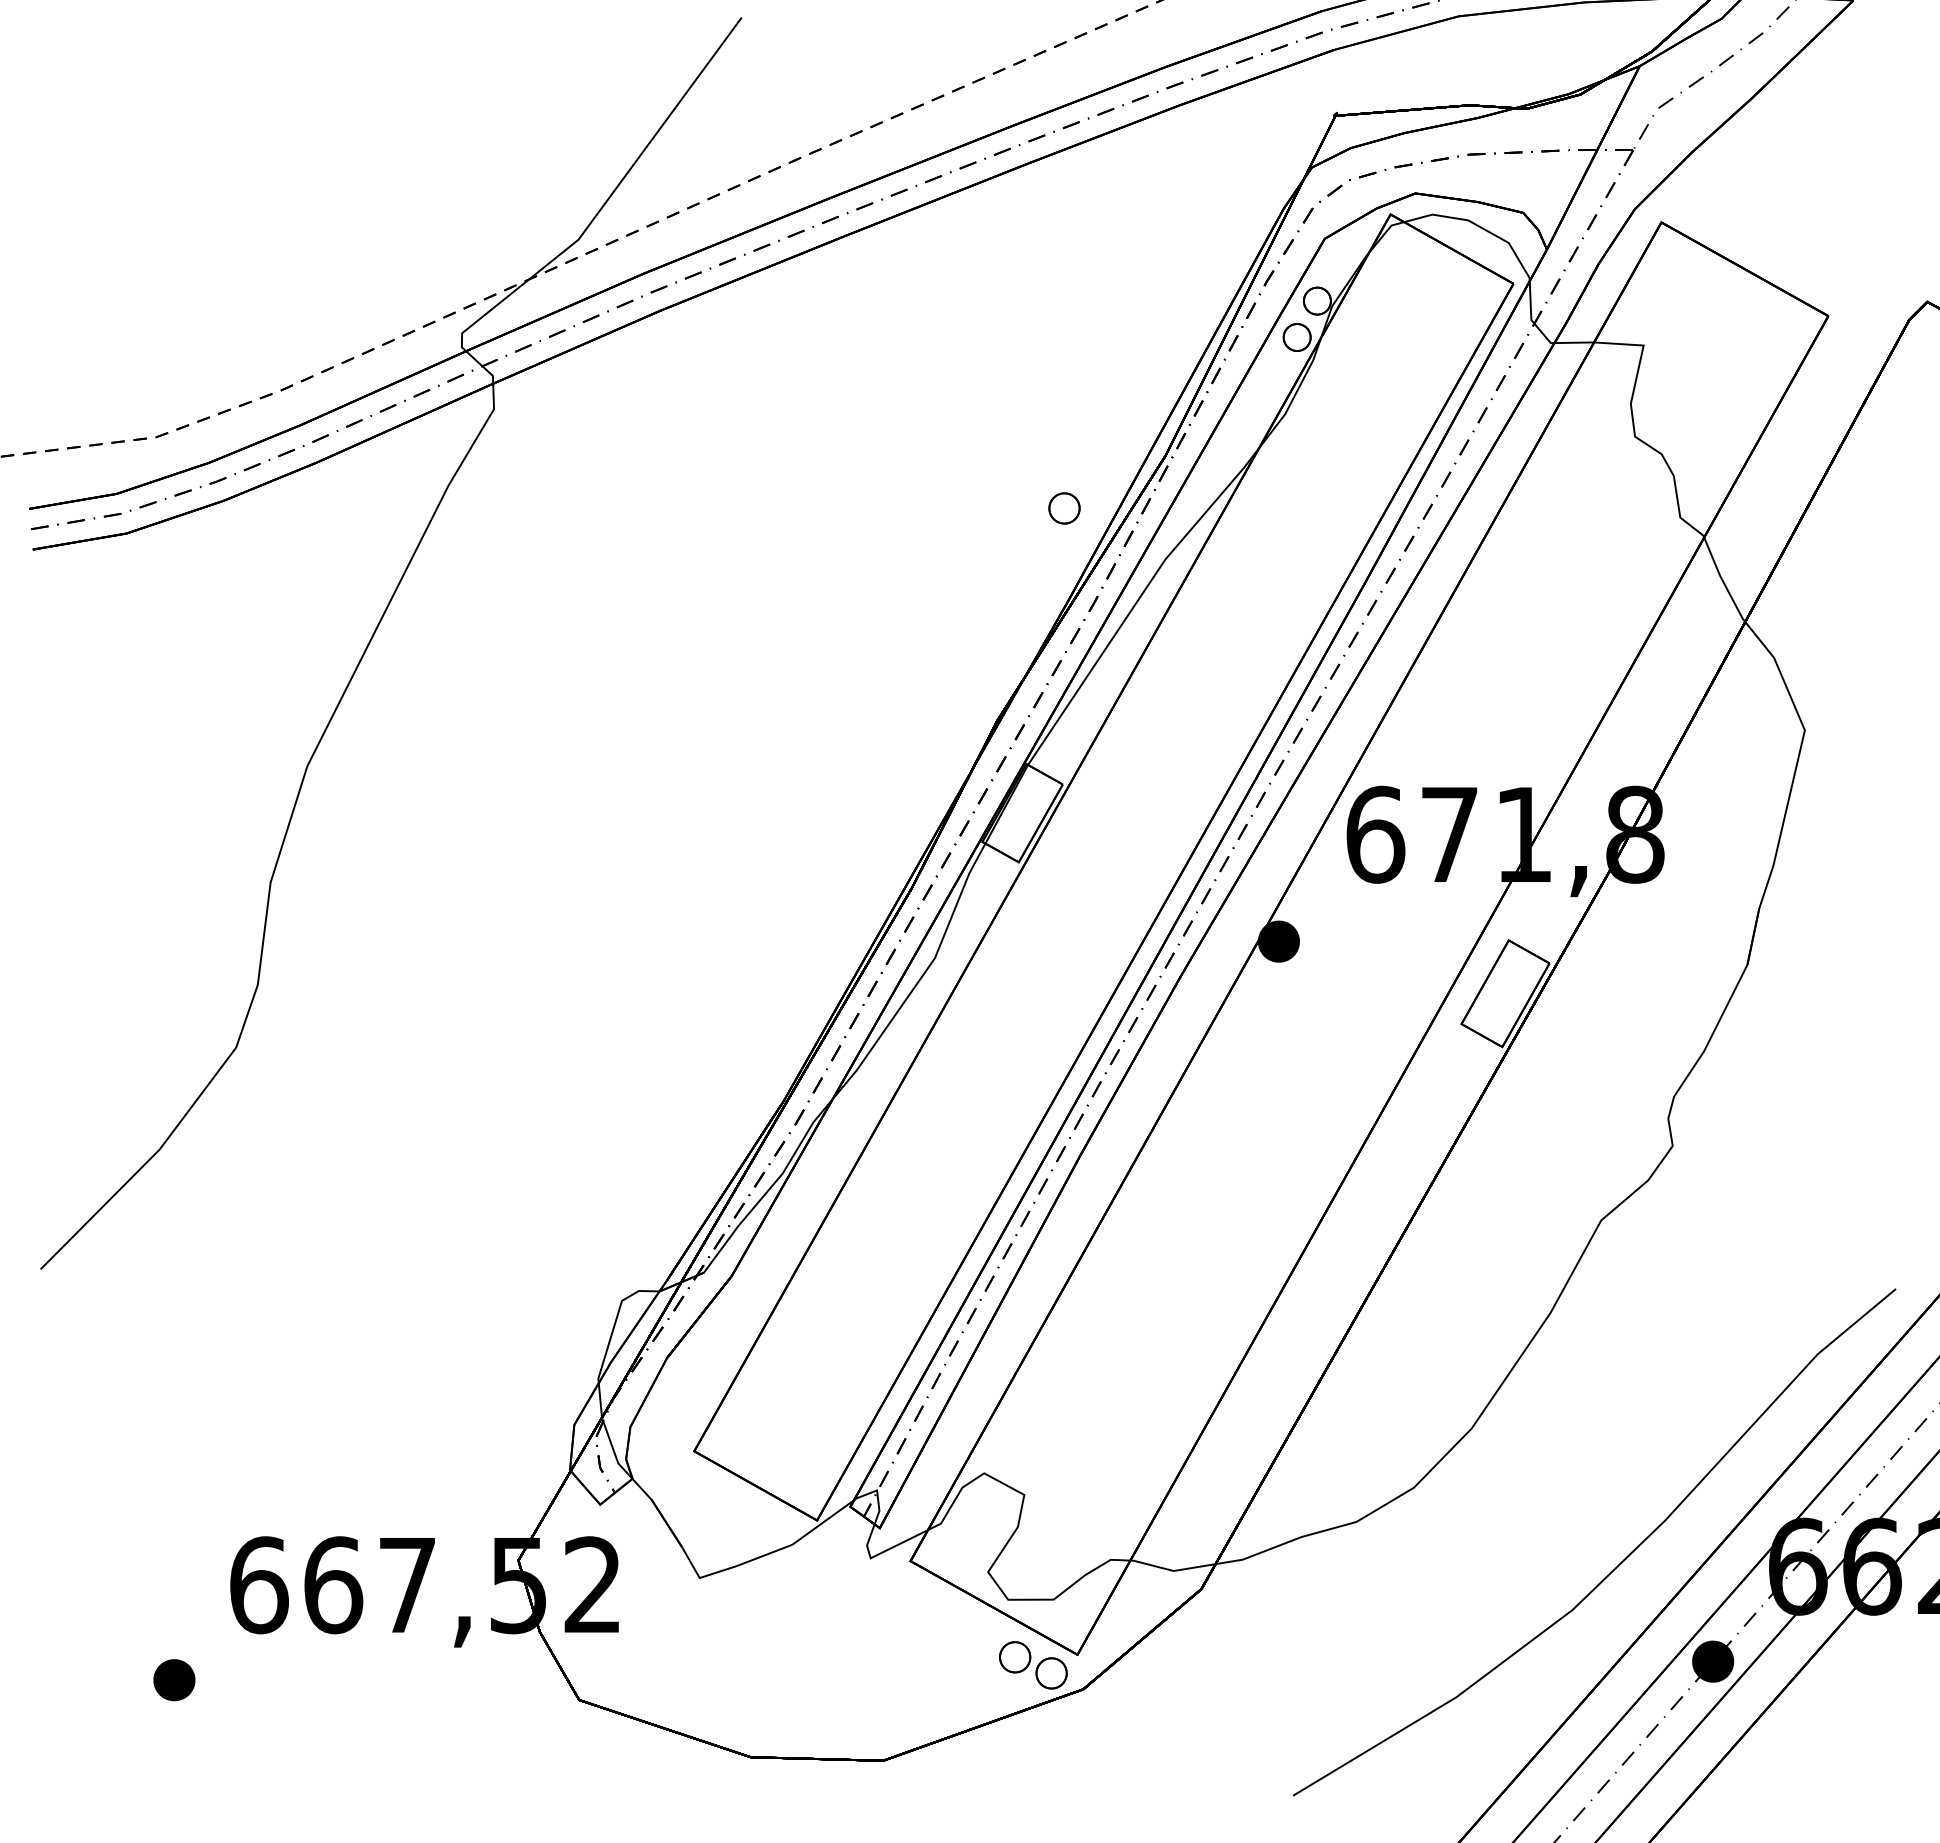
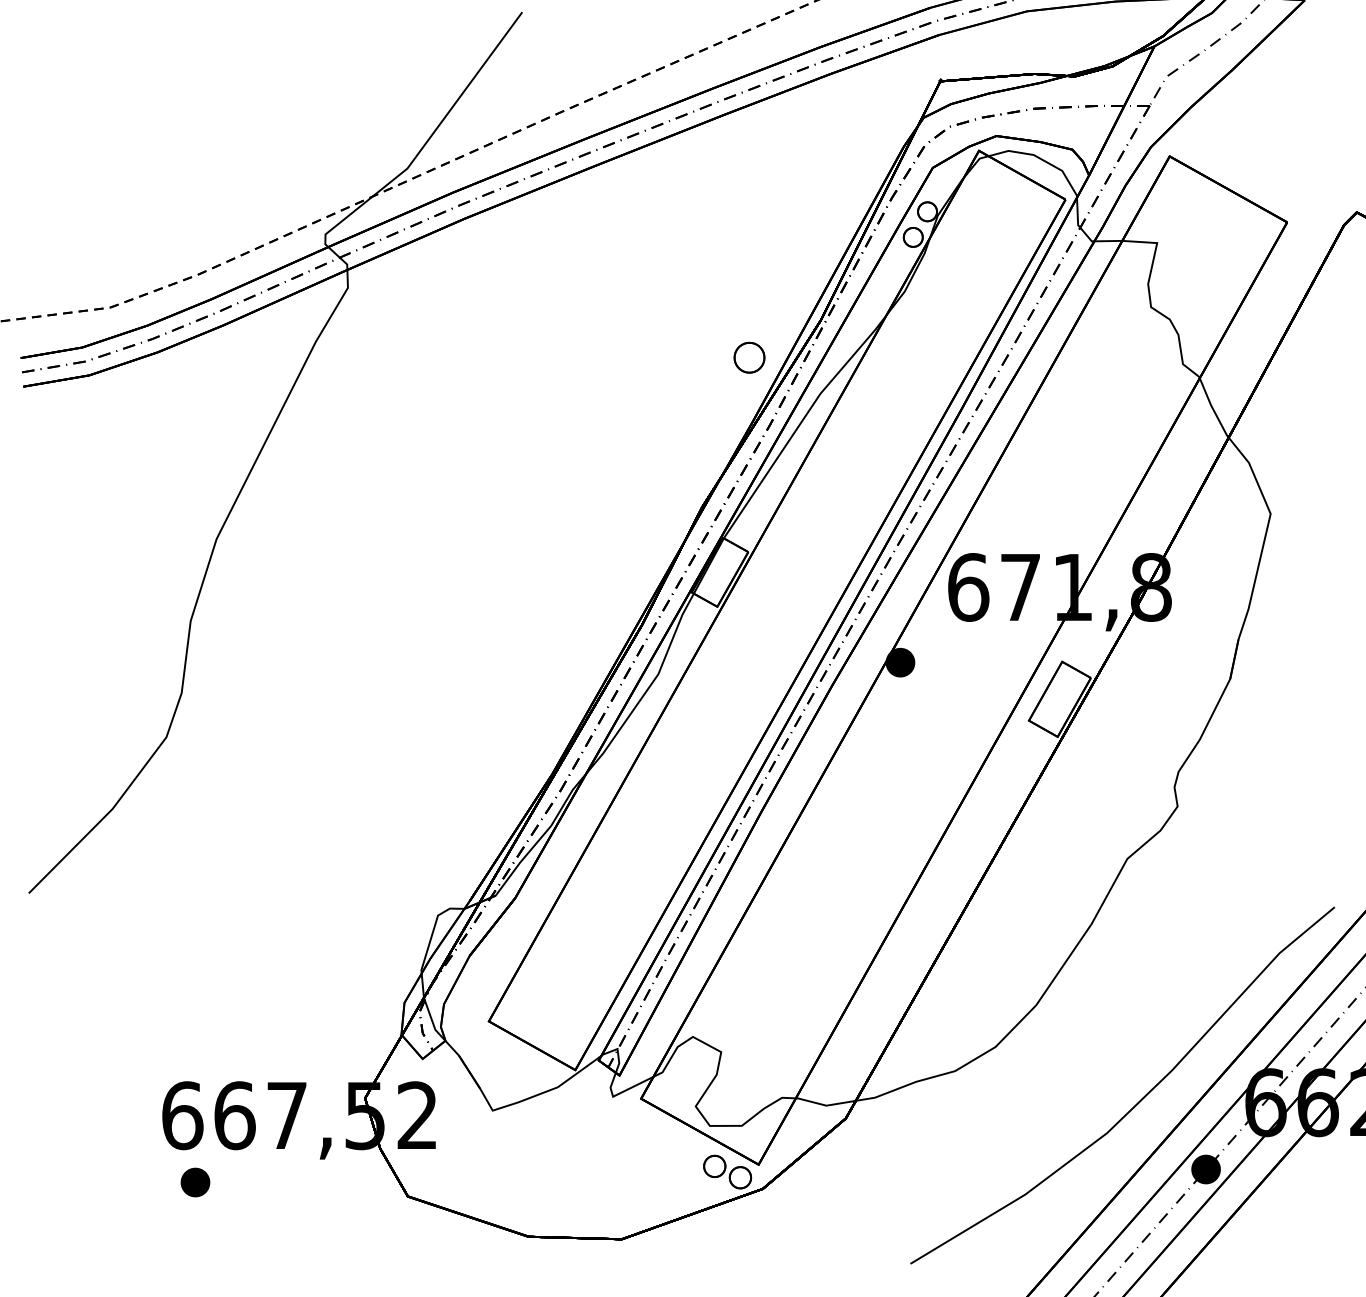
part: (1064, 508) -> (749, 357), size x1.4
part: (174, 1680) -> (195, 1182), moved

